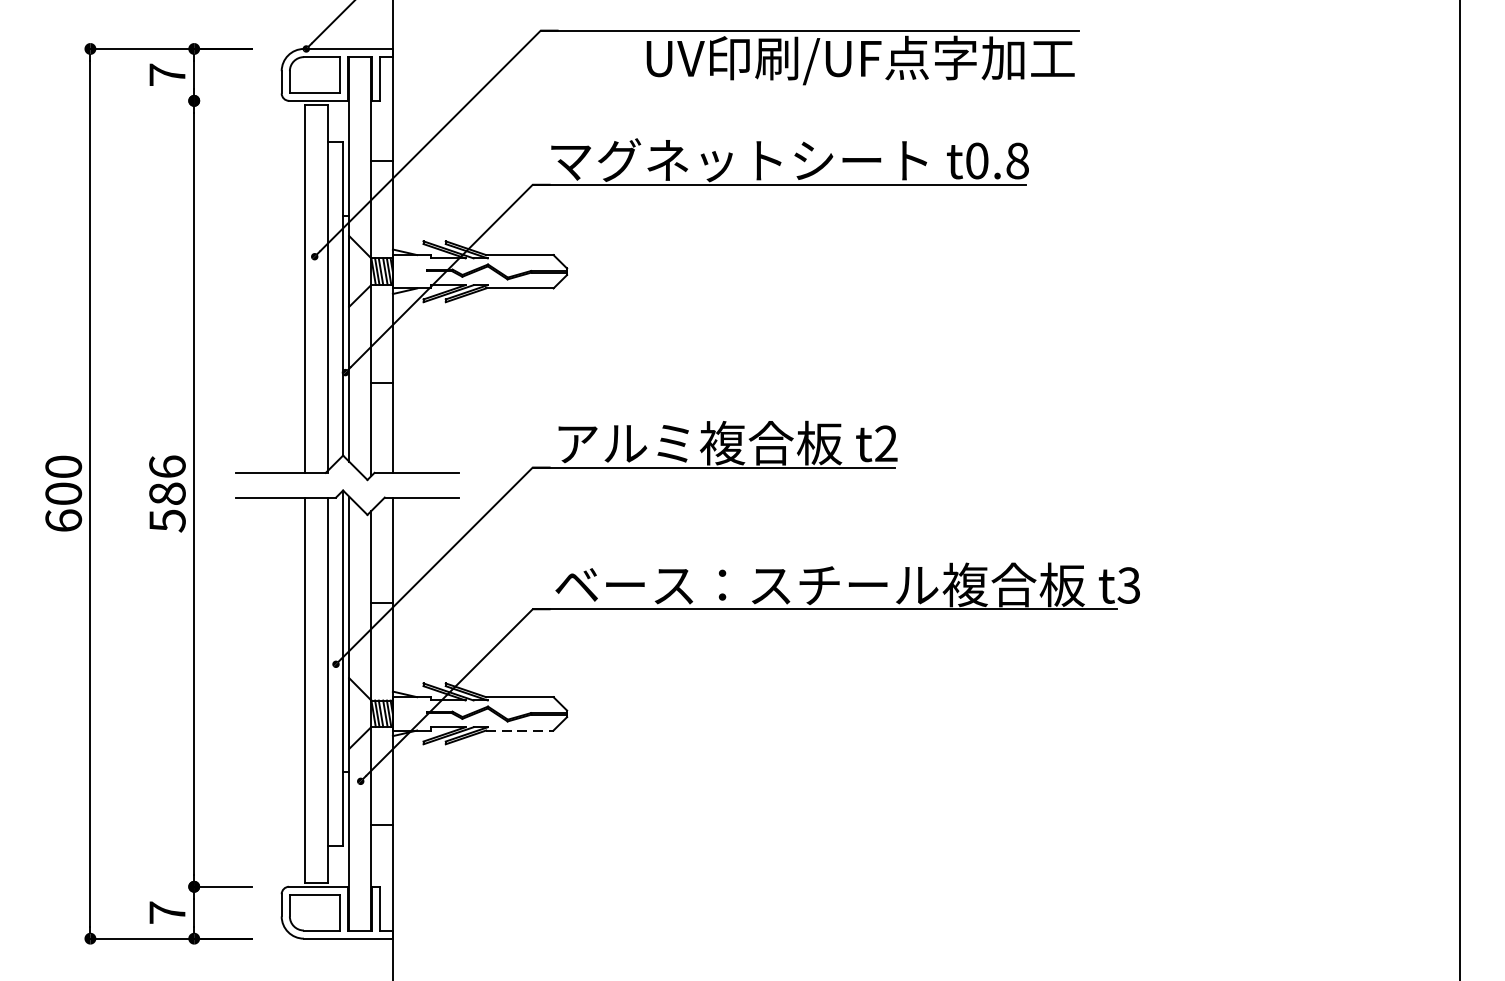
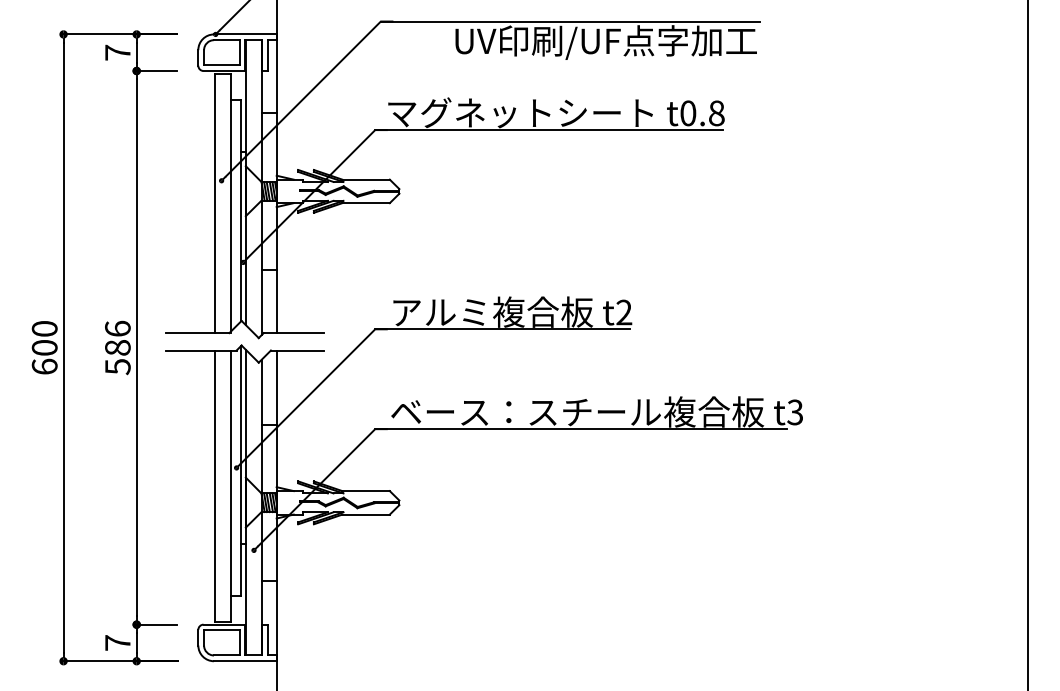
line: (222, 101) -> (156, 71), added
line: (520, 730) -> (366, 514), dashed -> solid

